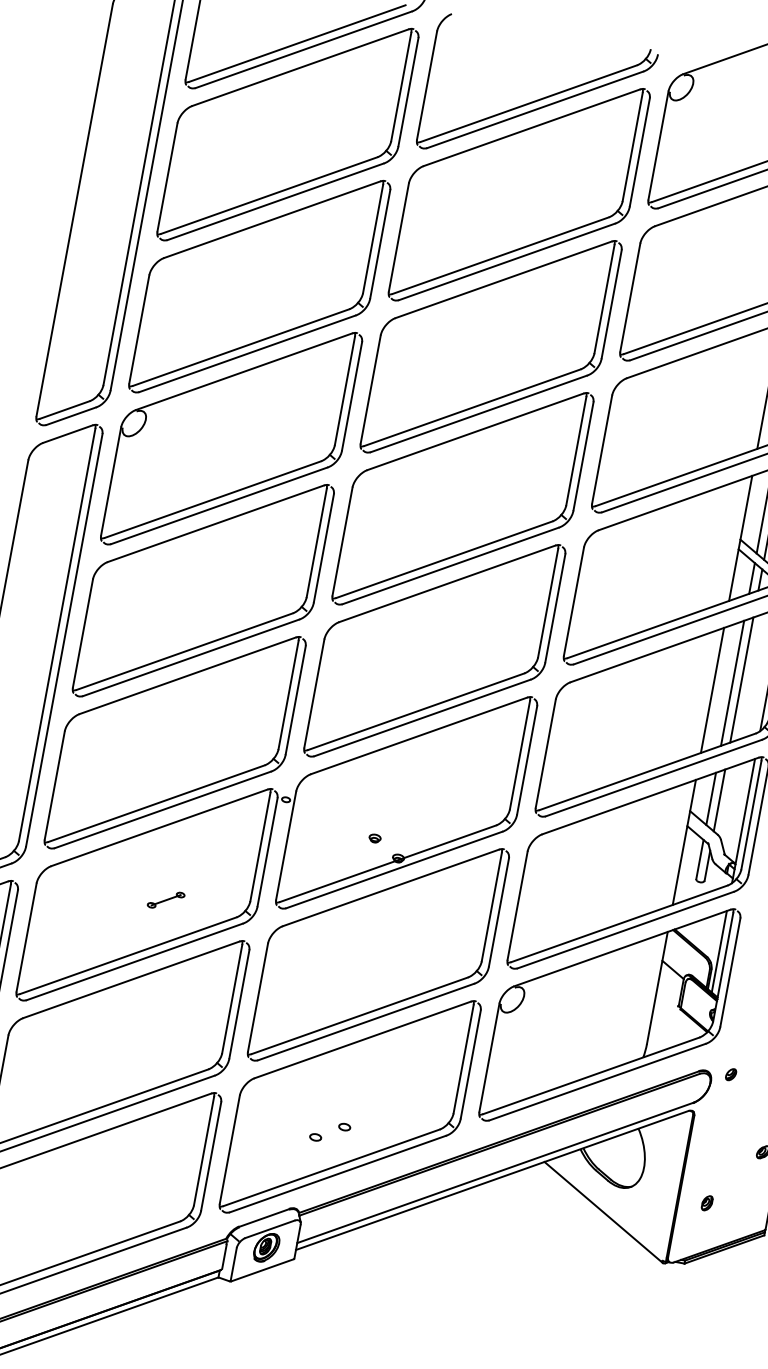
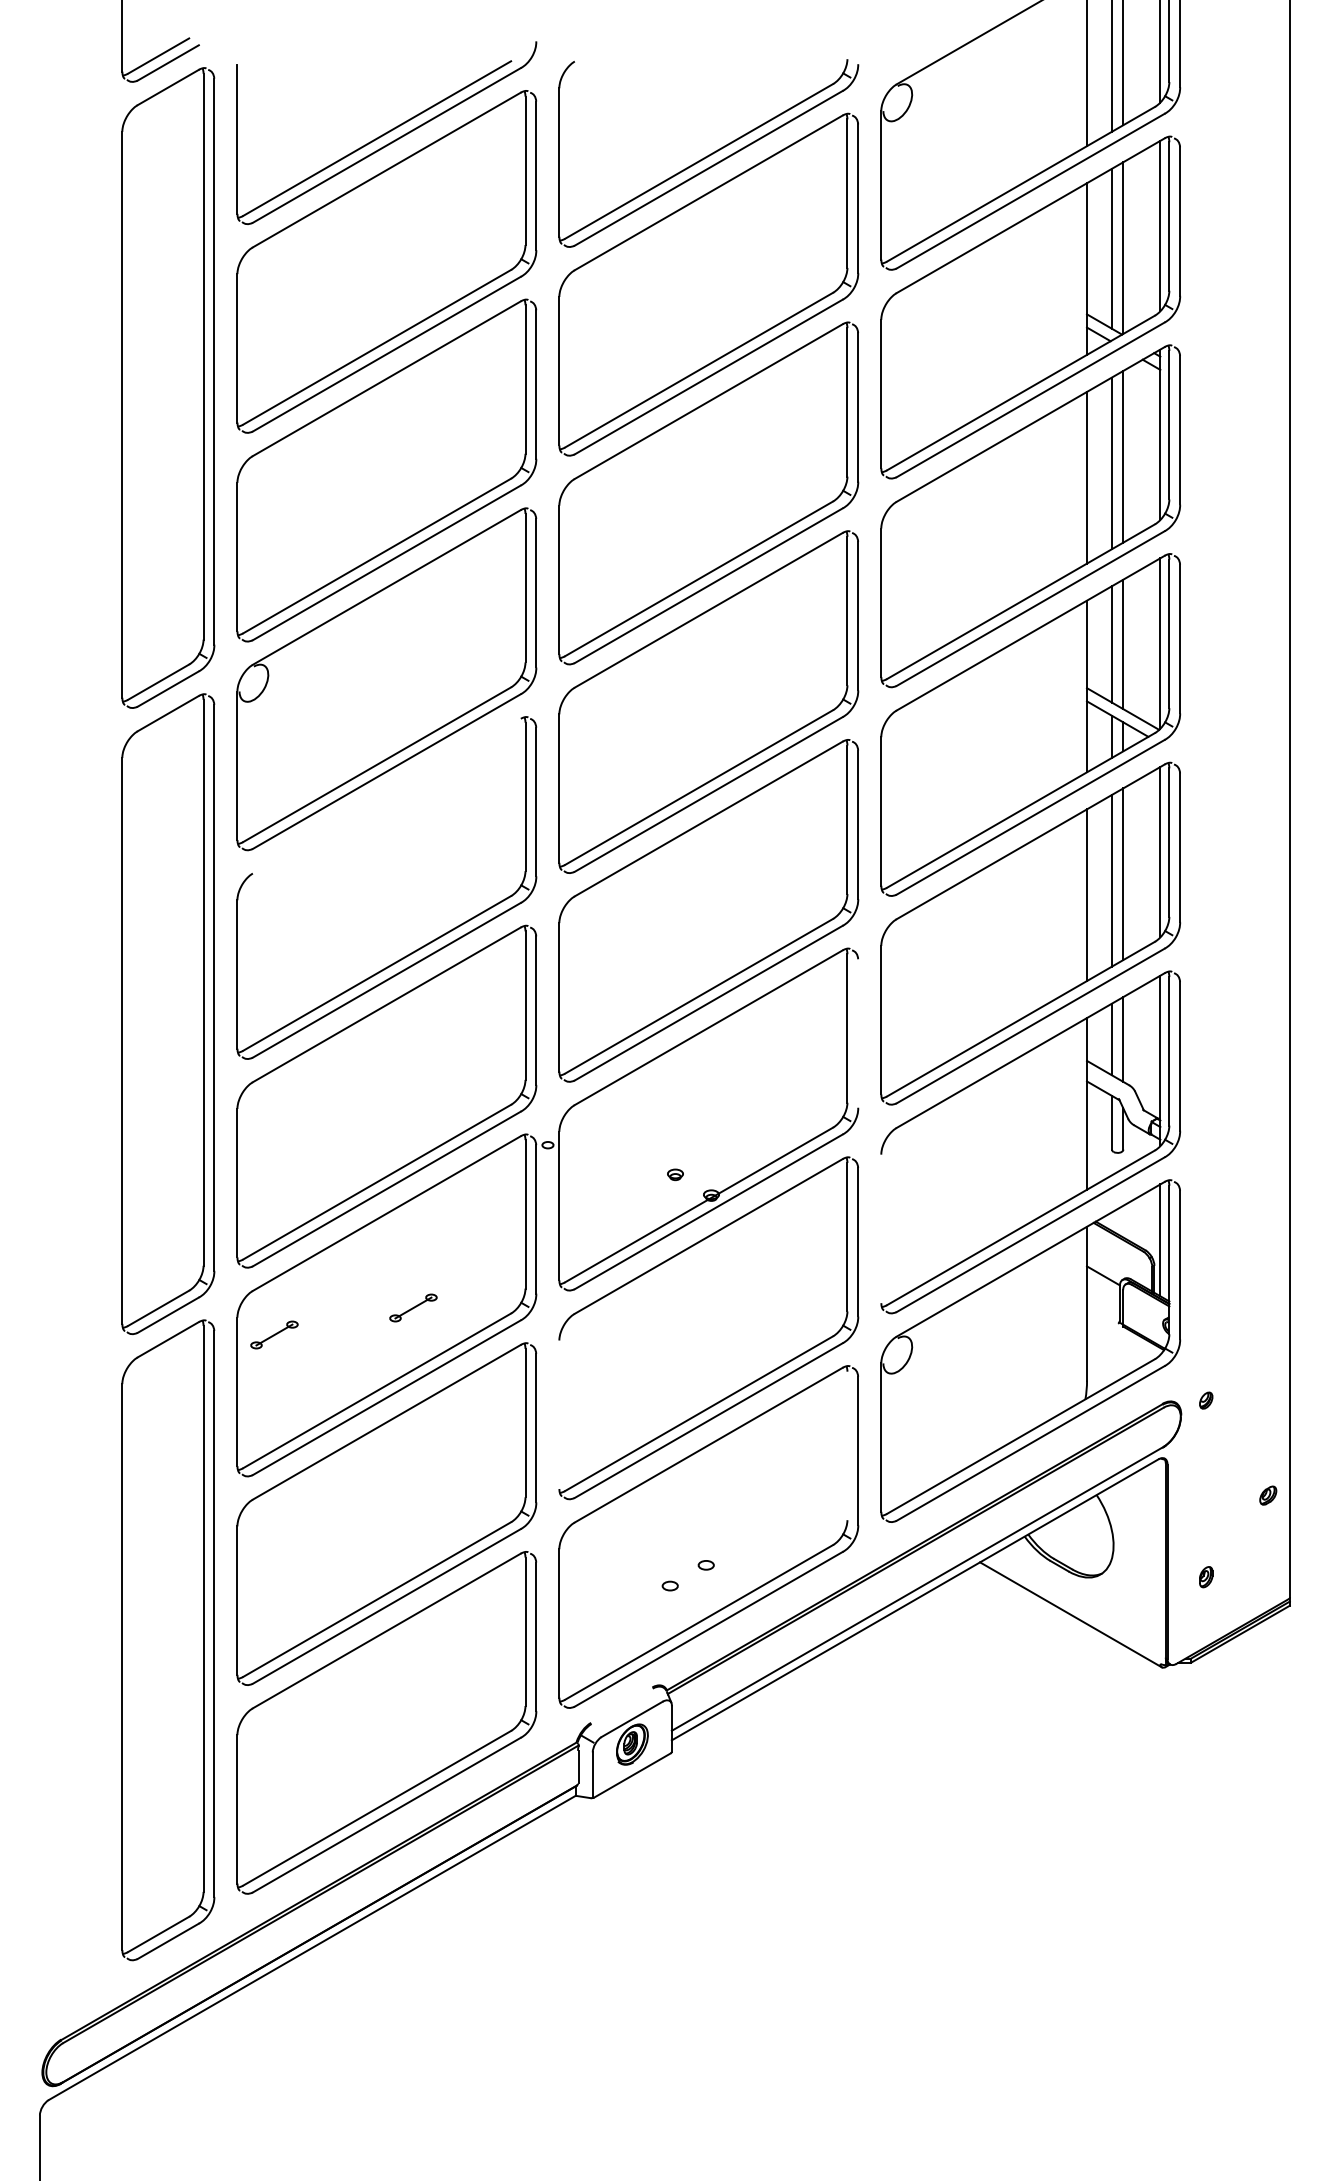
line: (215, 523) -> (386, 795), removed
line: (527, 760) -> (858, 1033), removed
part: (61, 900) -> (274, 1334), added
line: (517, 905) -> (881, 1228), removed
line: (258, 997) -> (559, 1414), removed
line: (463, 1058) -> (847, 1445), removed
line: (264, 1217) -> (621, 1705), removed

